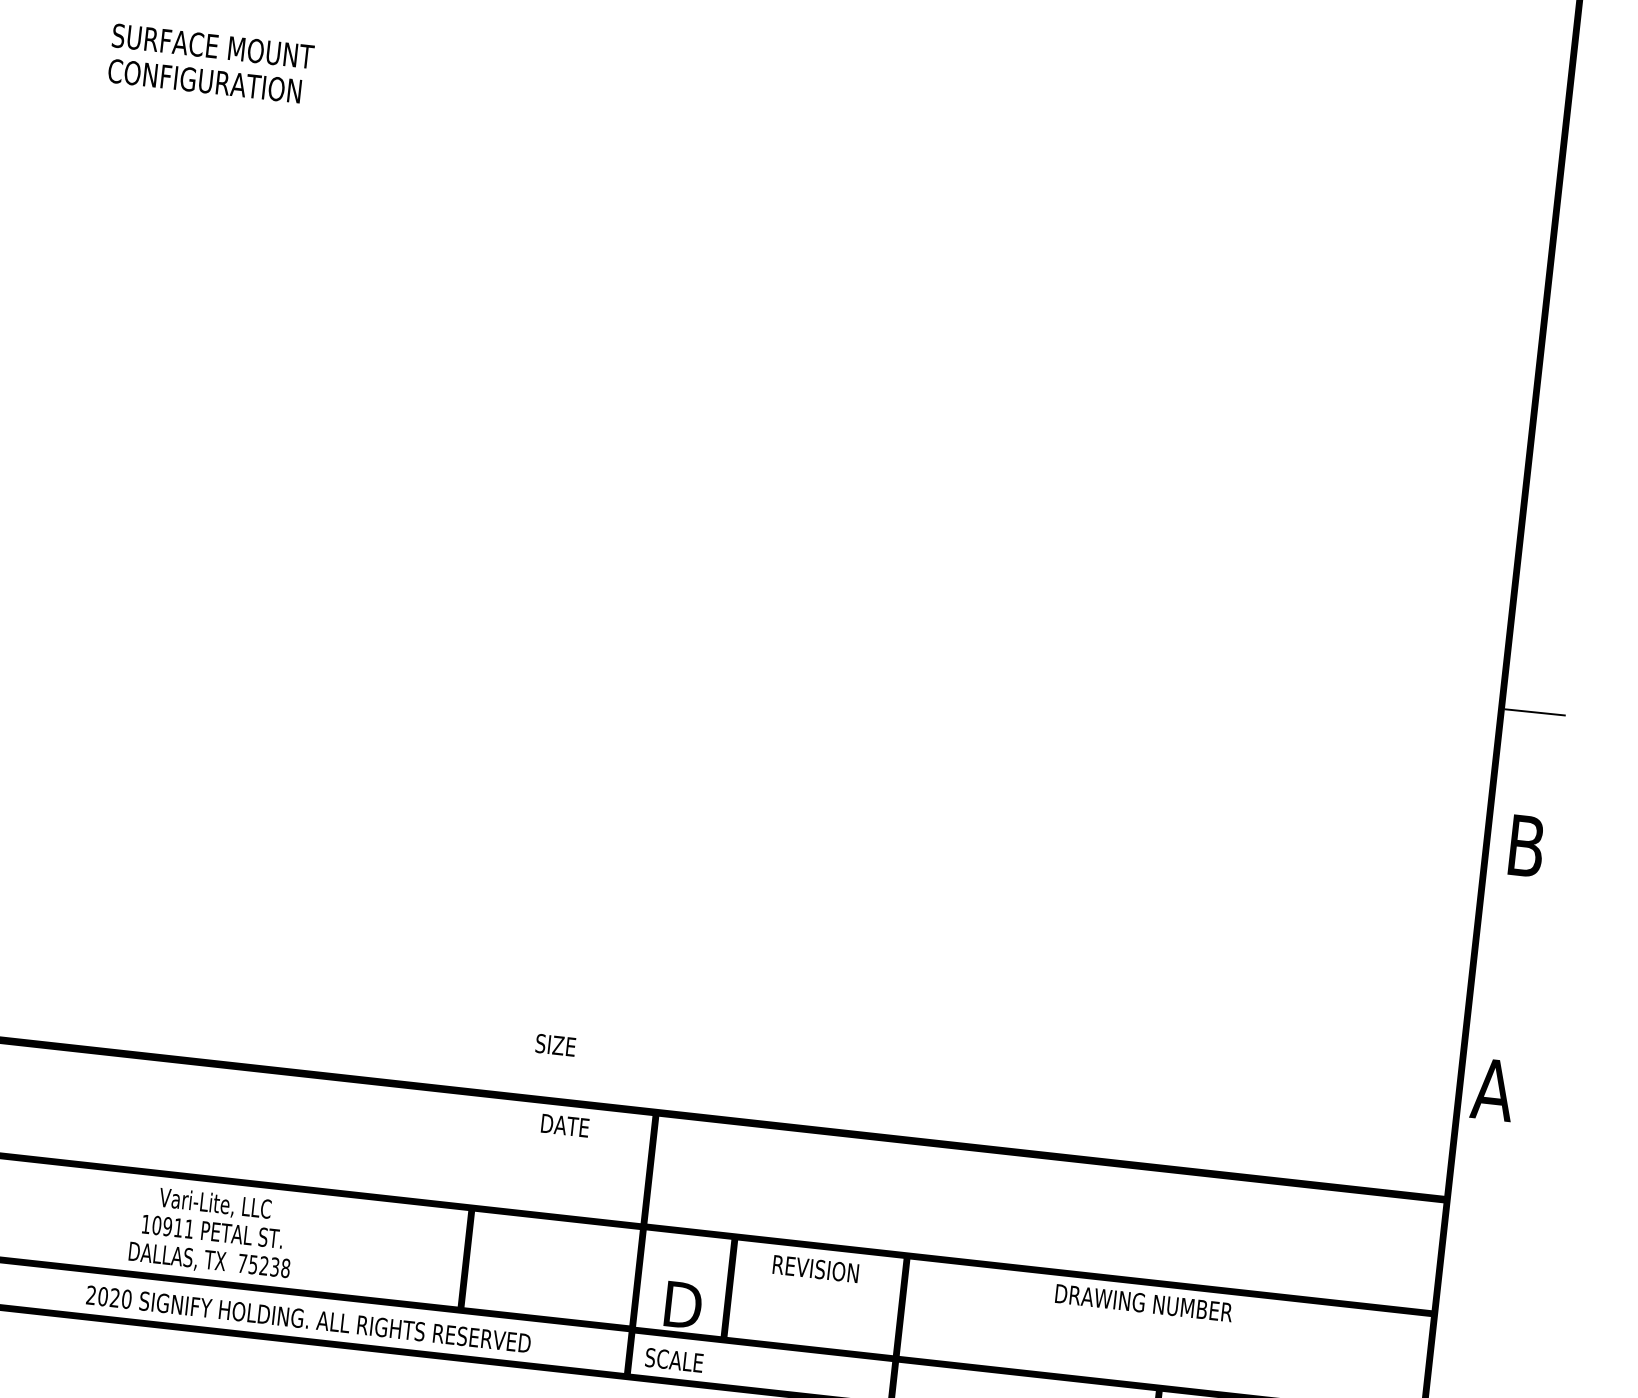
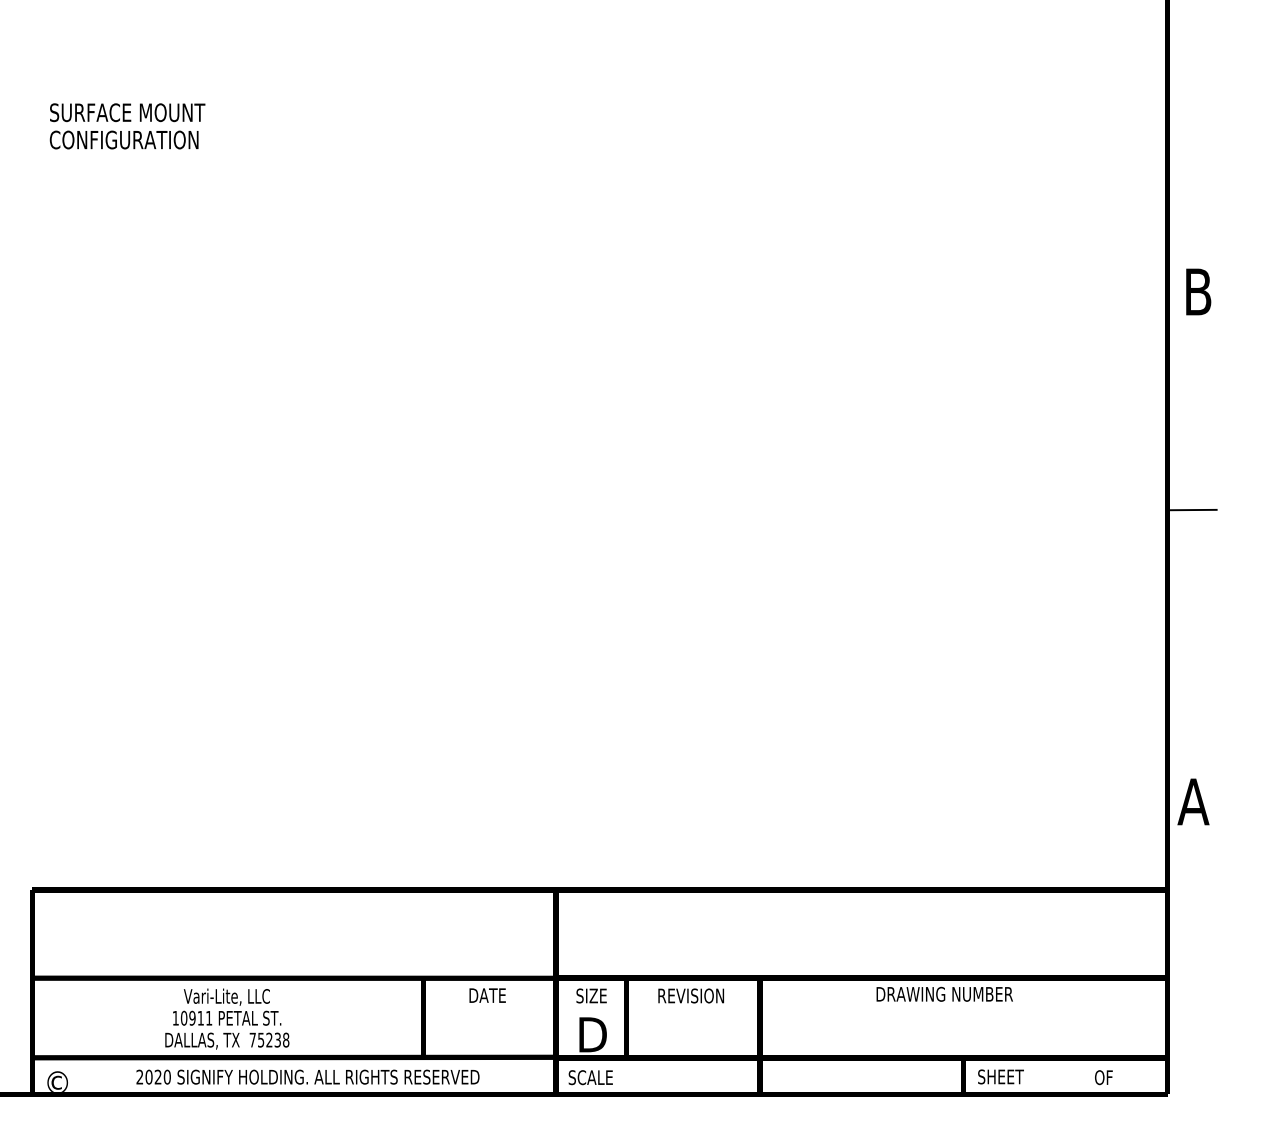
text: (1526, 845) -> (1198, 291), moved
text: (555, 1044) -> (591, 995), moved
text: (565, 1125) -> (487, 995), moved

